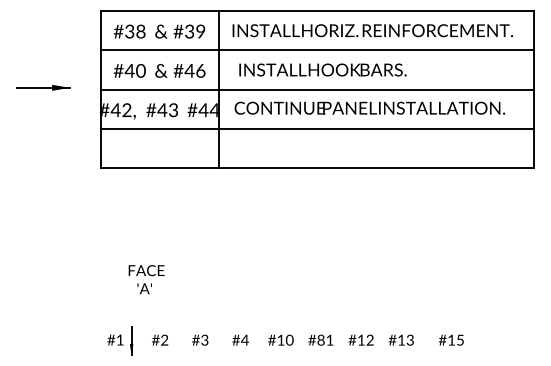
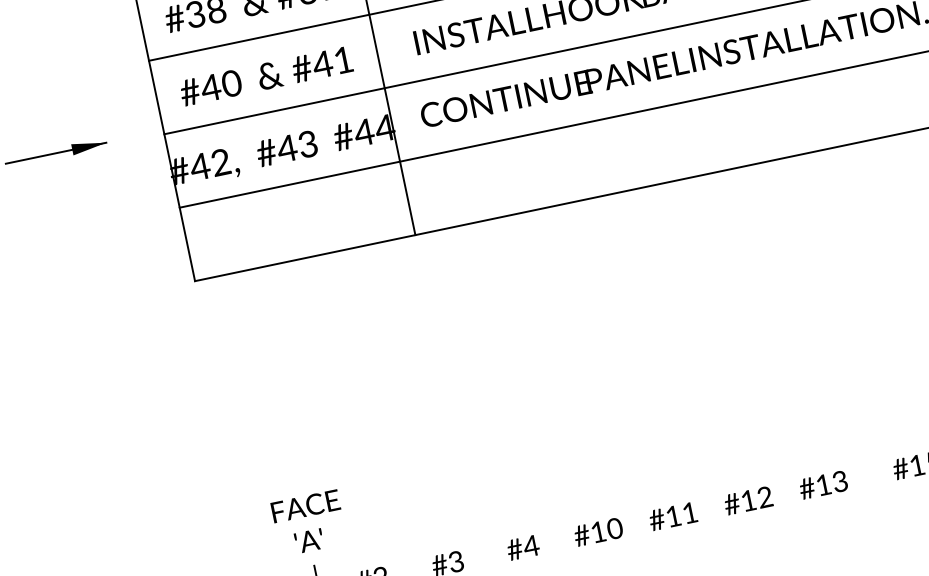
text: (200, 70) -> (342, 59), #46 -> #41
text: (146, 279) -> (309, 522), moved
text: (320, 339) -> (672, 515), #81 -> #11

